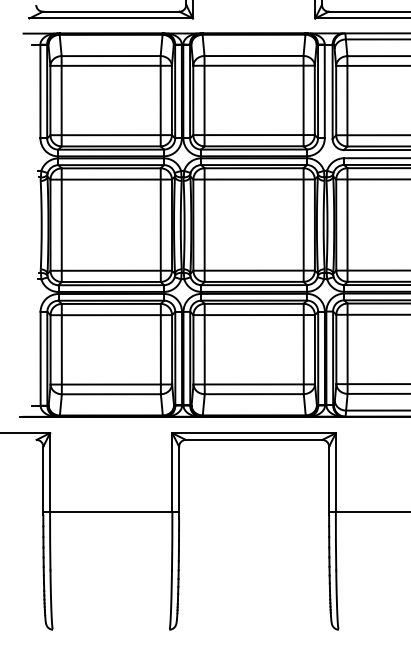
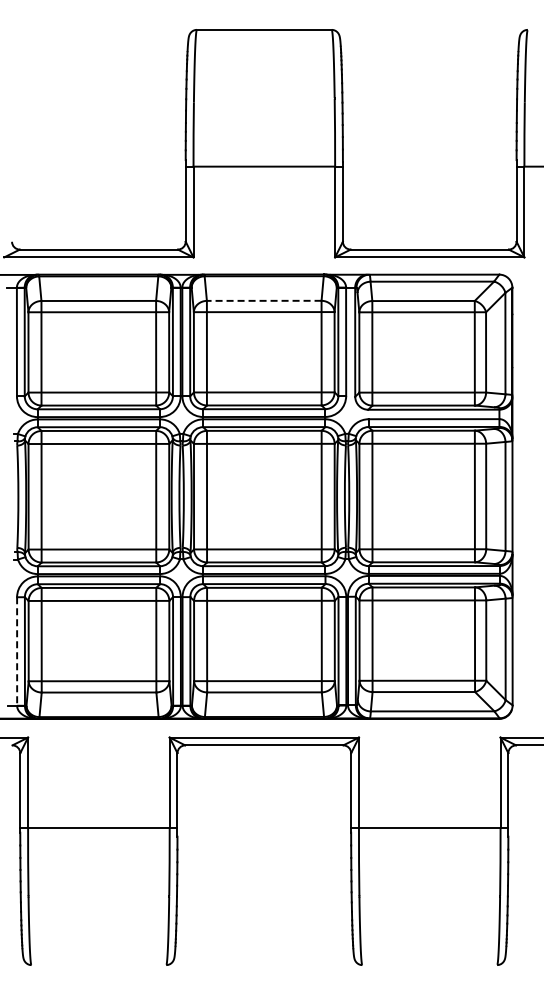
line: (253, 55) -> (263, 300), solid -> dashed
line: (40, 359) -> (17, 652), solid -> dashed

